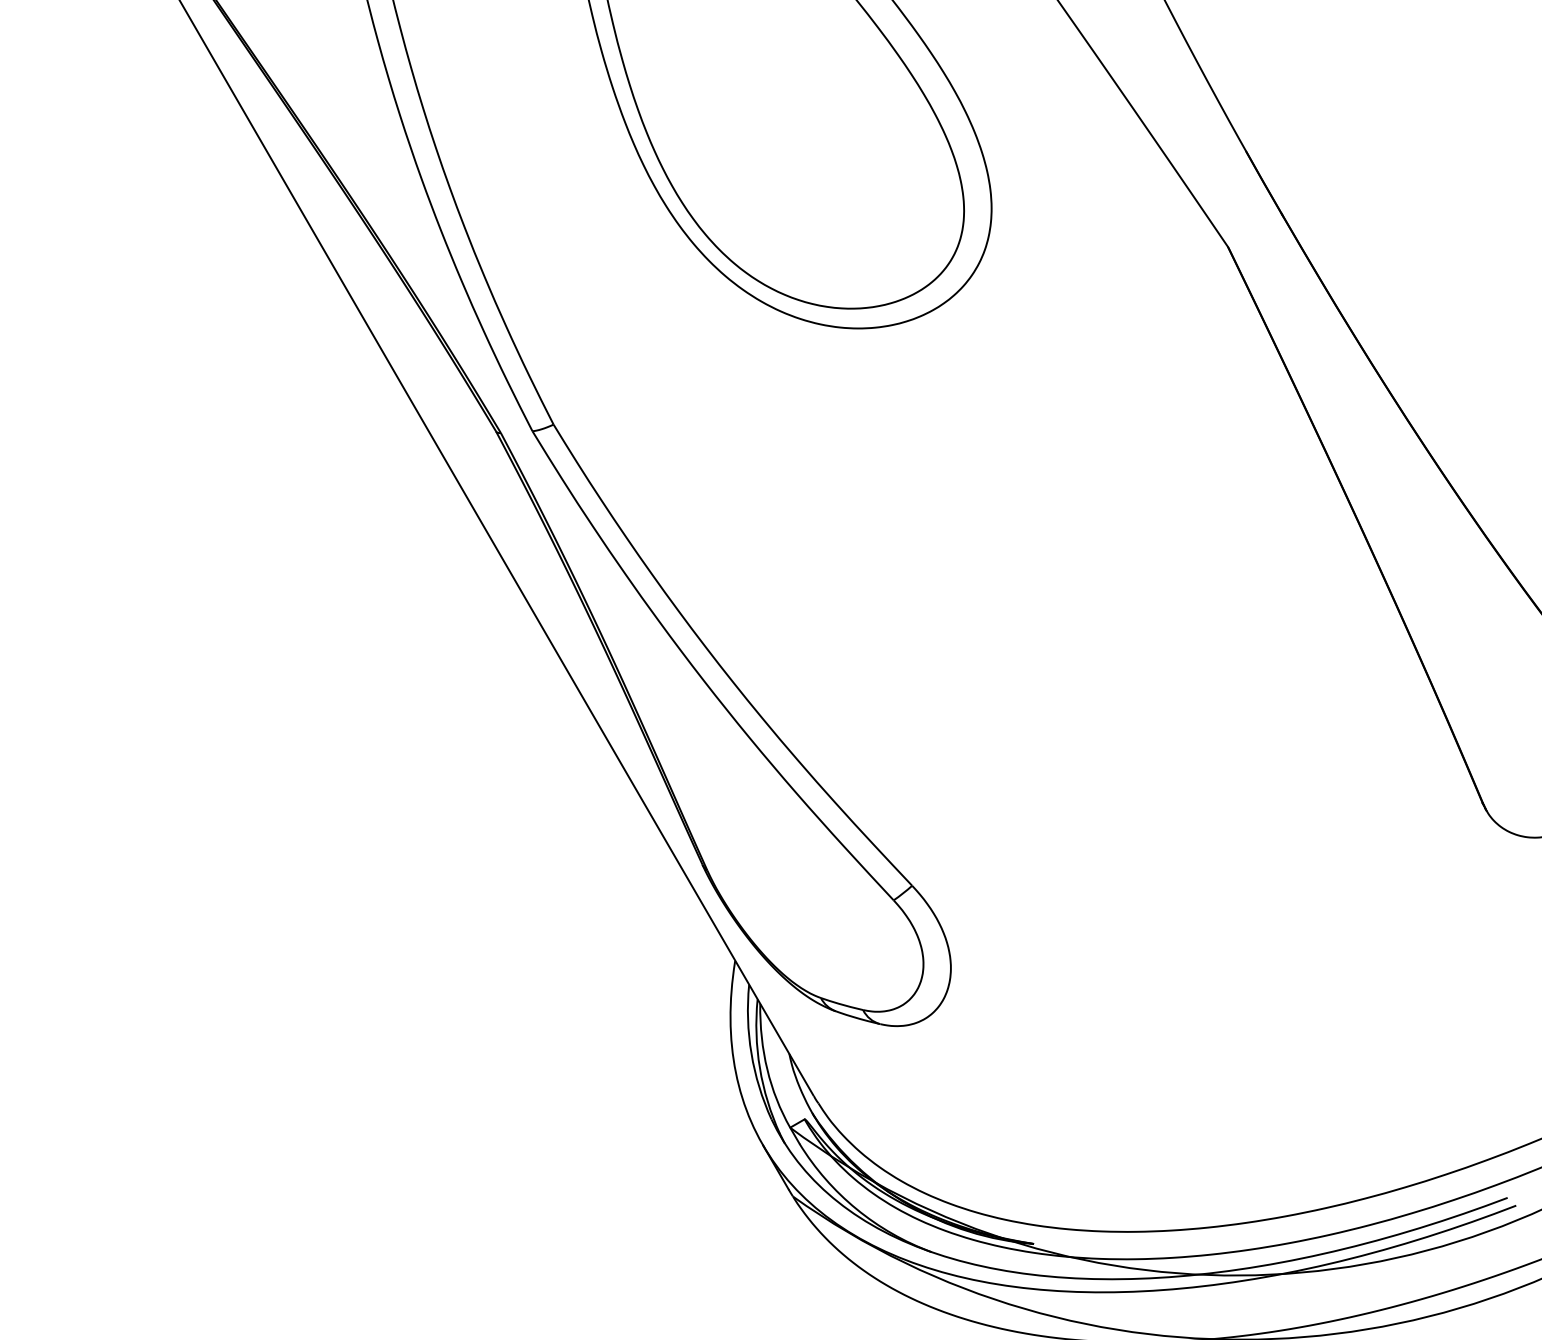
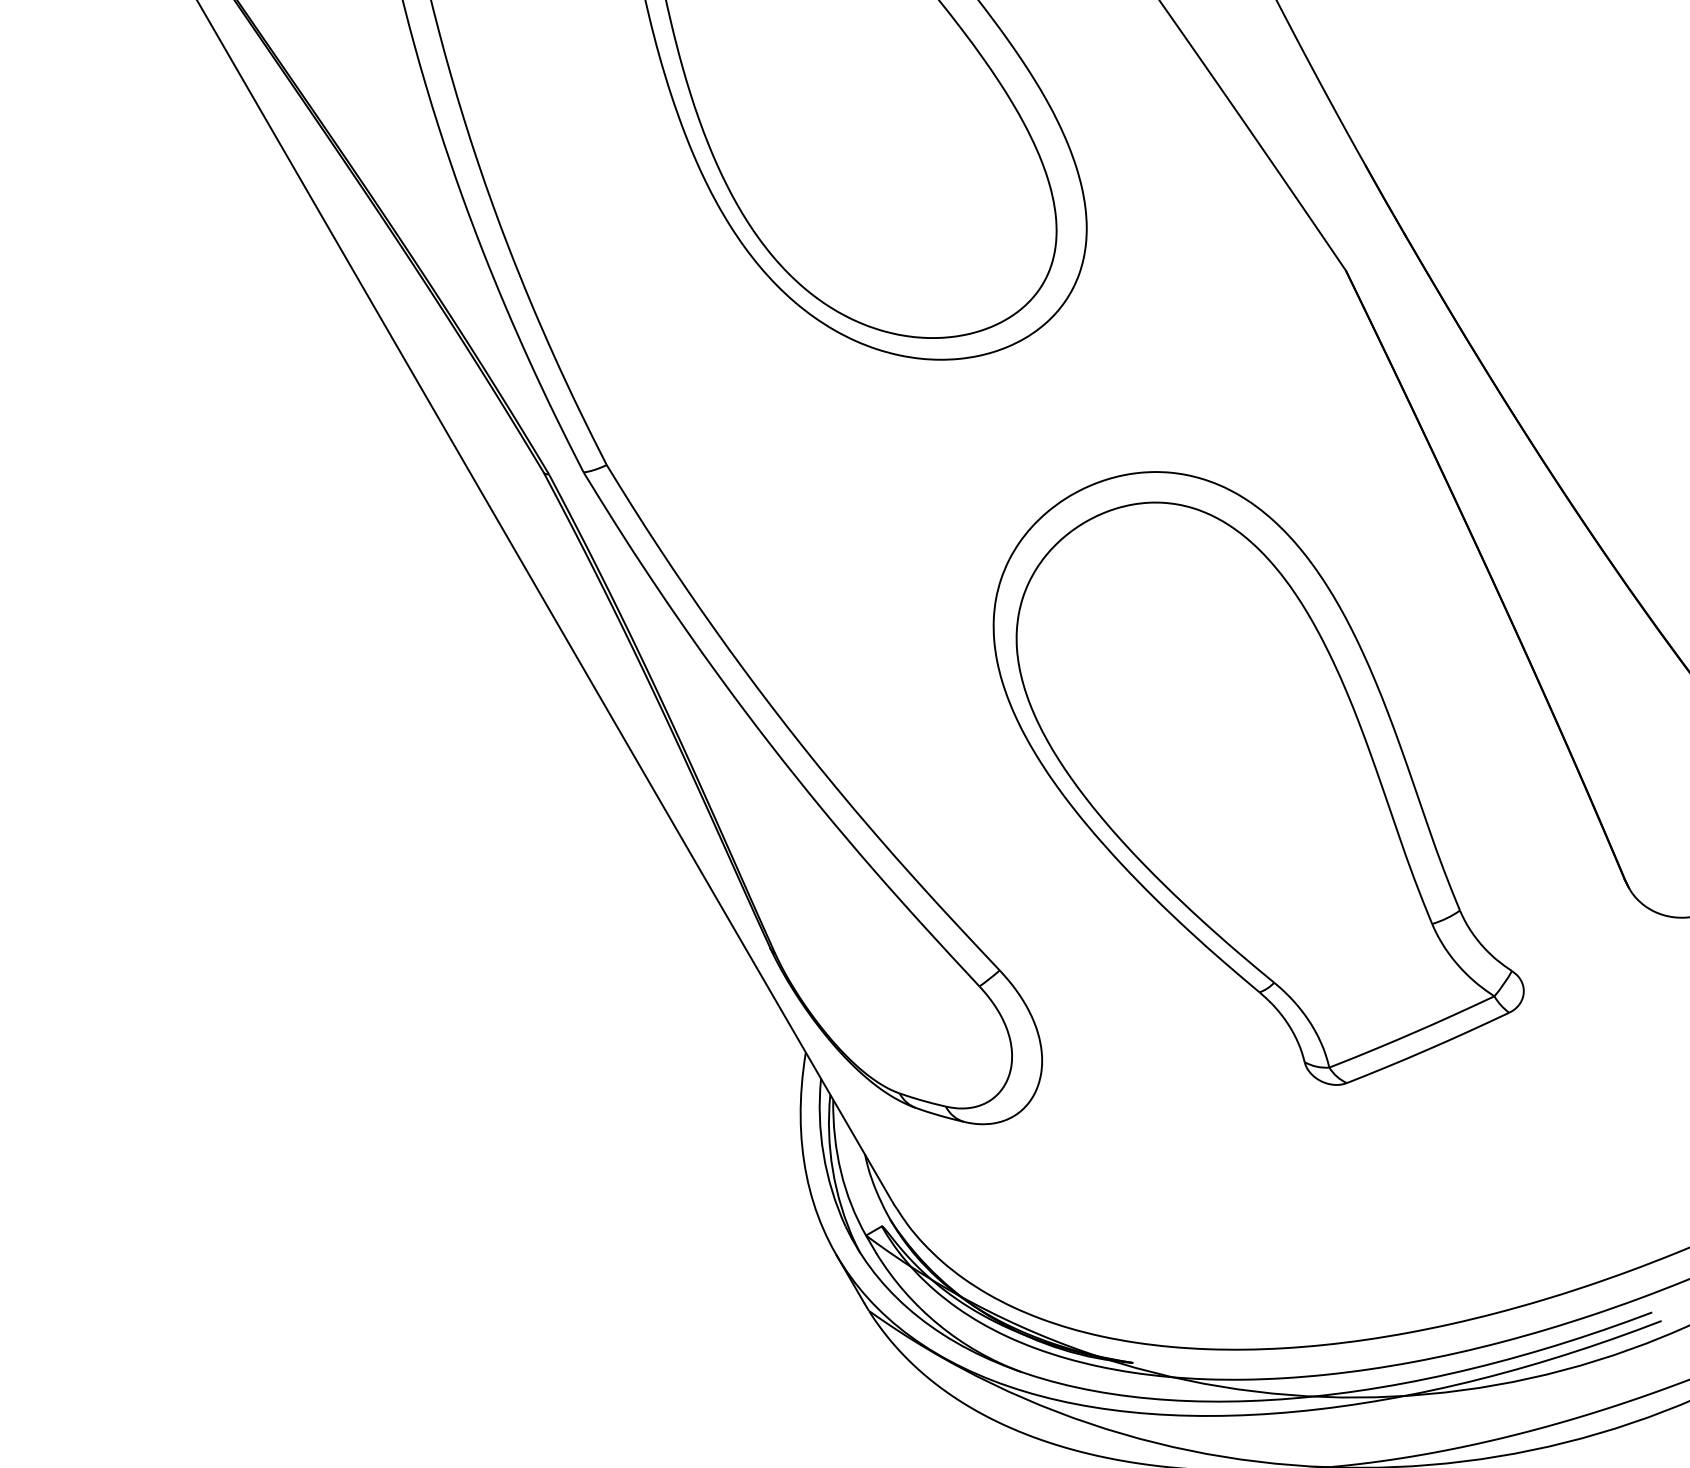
part: (1148, 710) -> (1258, 778), added

